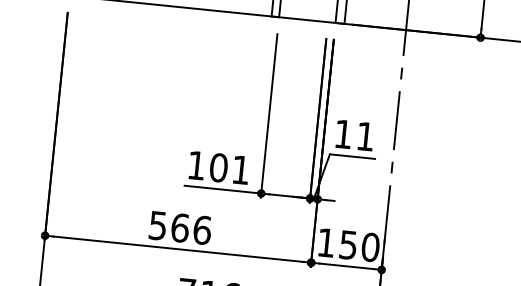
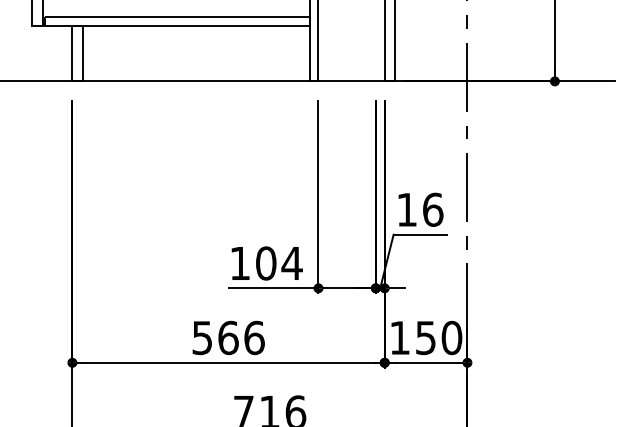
text: (366, 136) -> (433, 209), 11 -> 16
text: (240, 170) -> (291, 263), 101 -> 104

